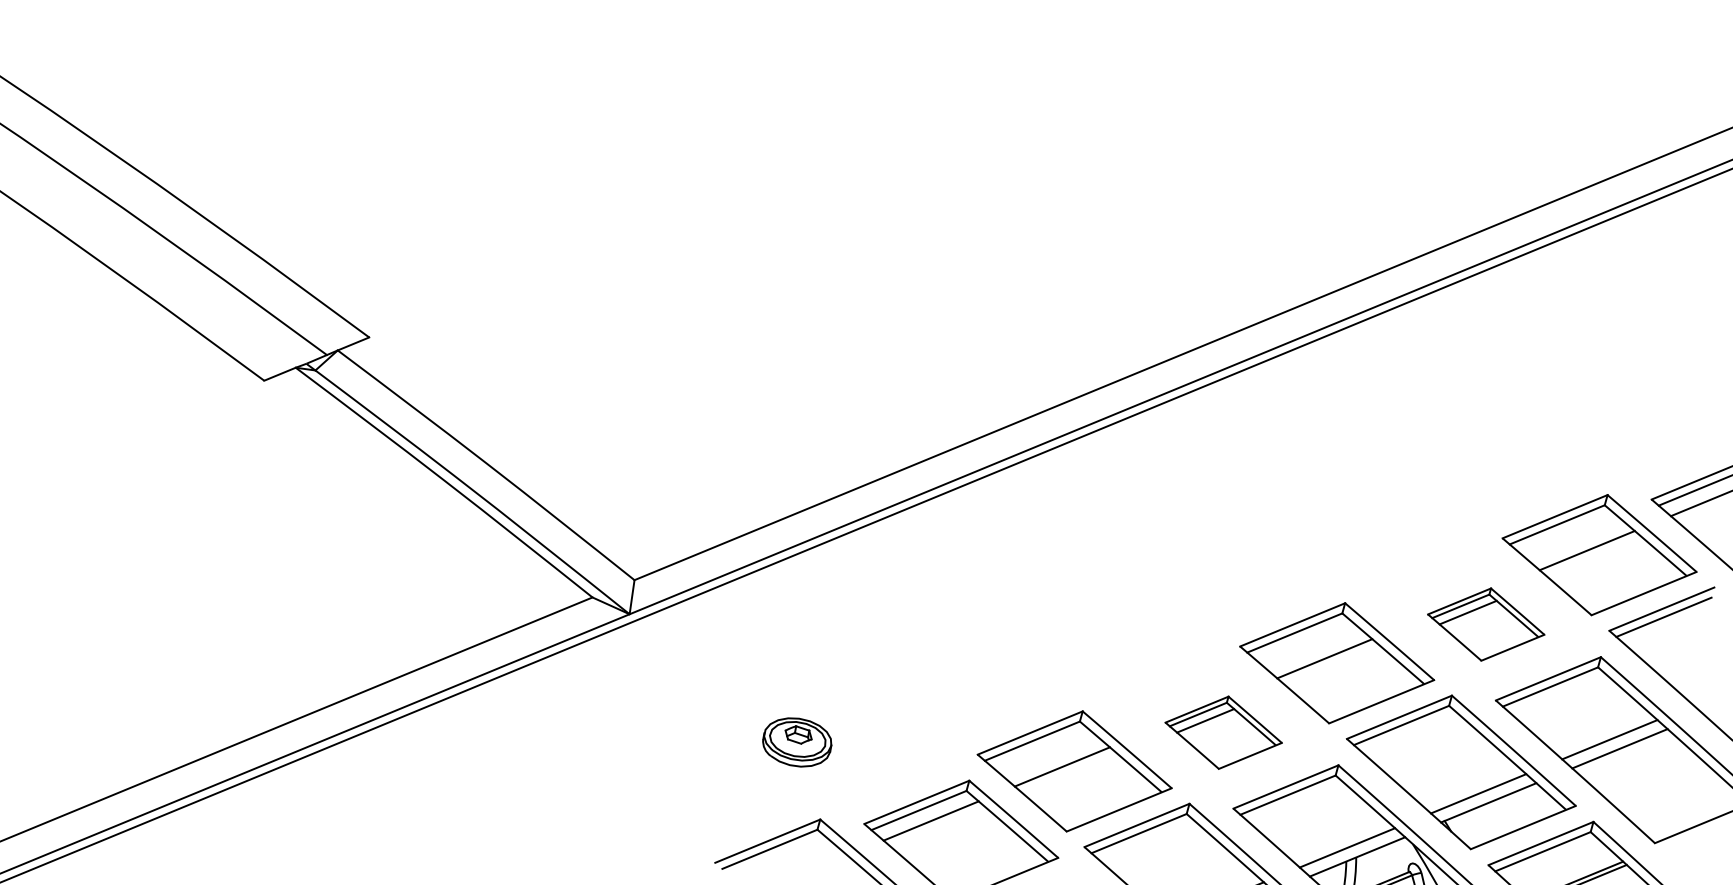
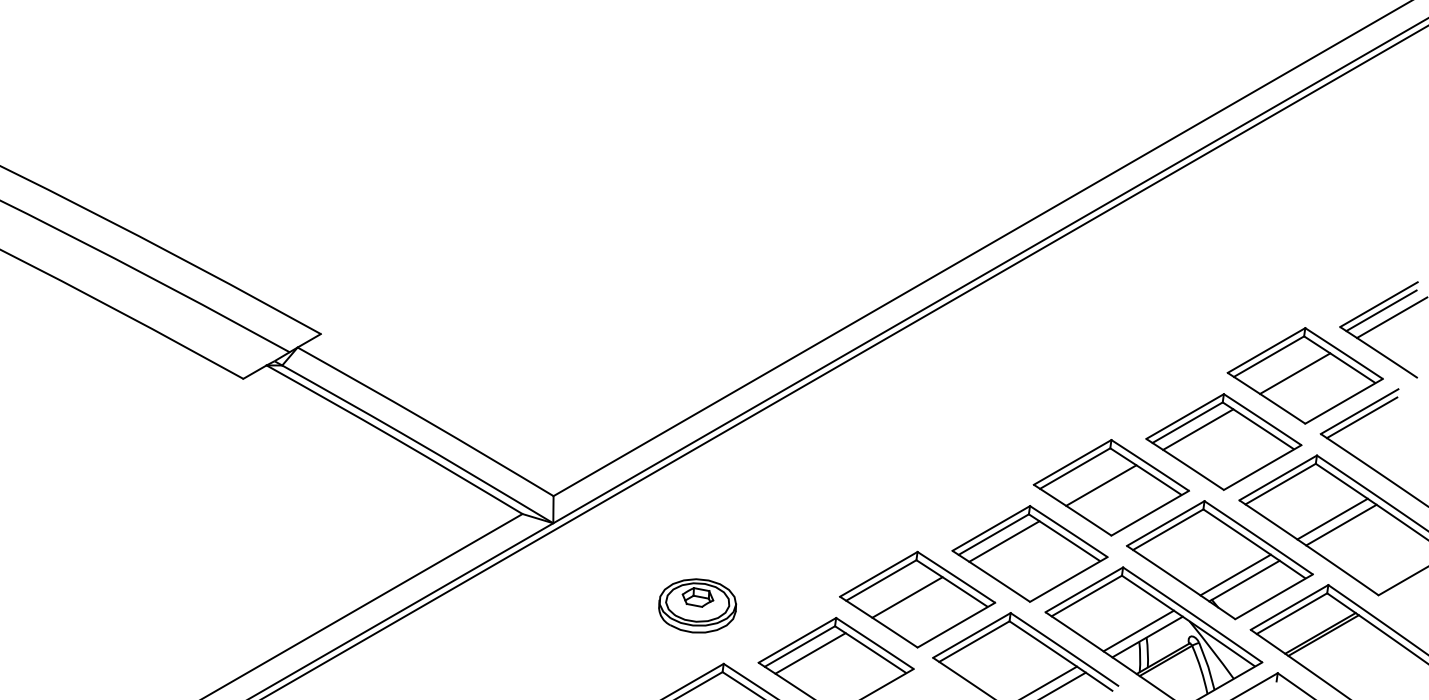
part: (1485, 623) -> (1223, 441), size x1.67
part: (1223, 732) -> (1029, 553), size x1.67
part: (797, 741) -> (697, 605), size x1.43

